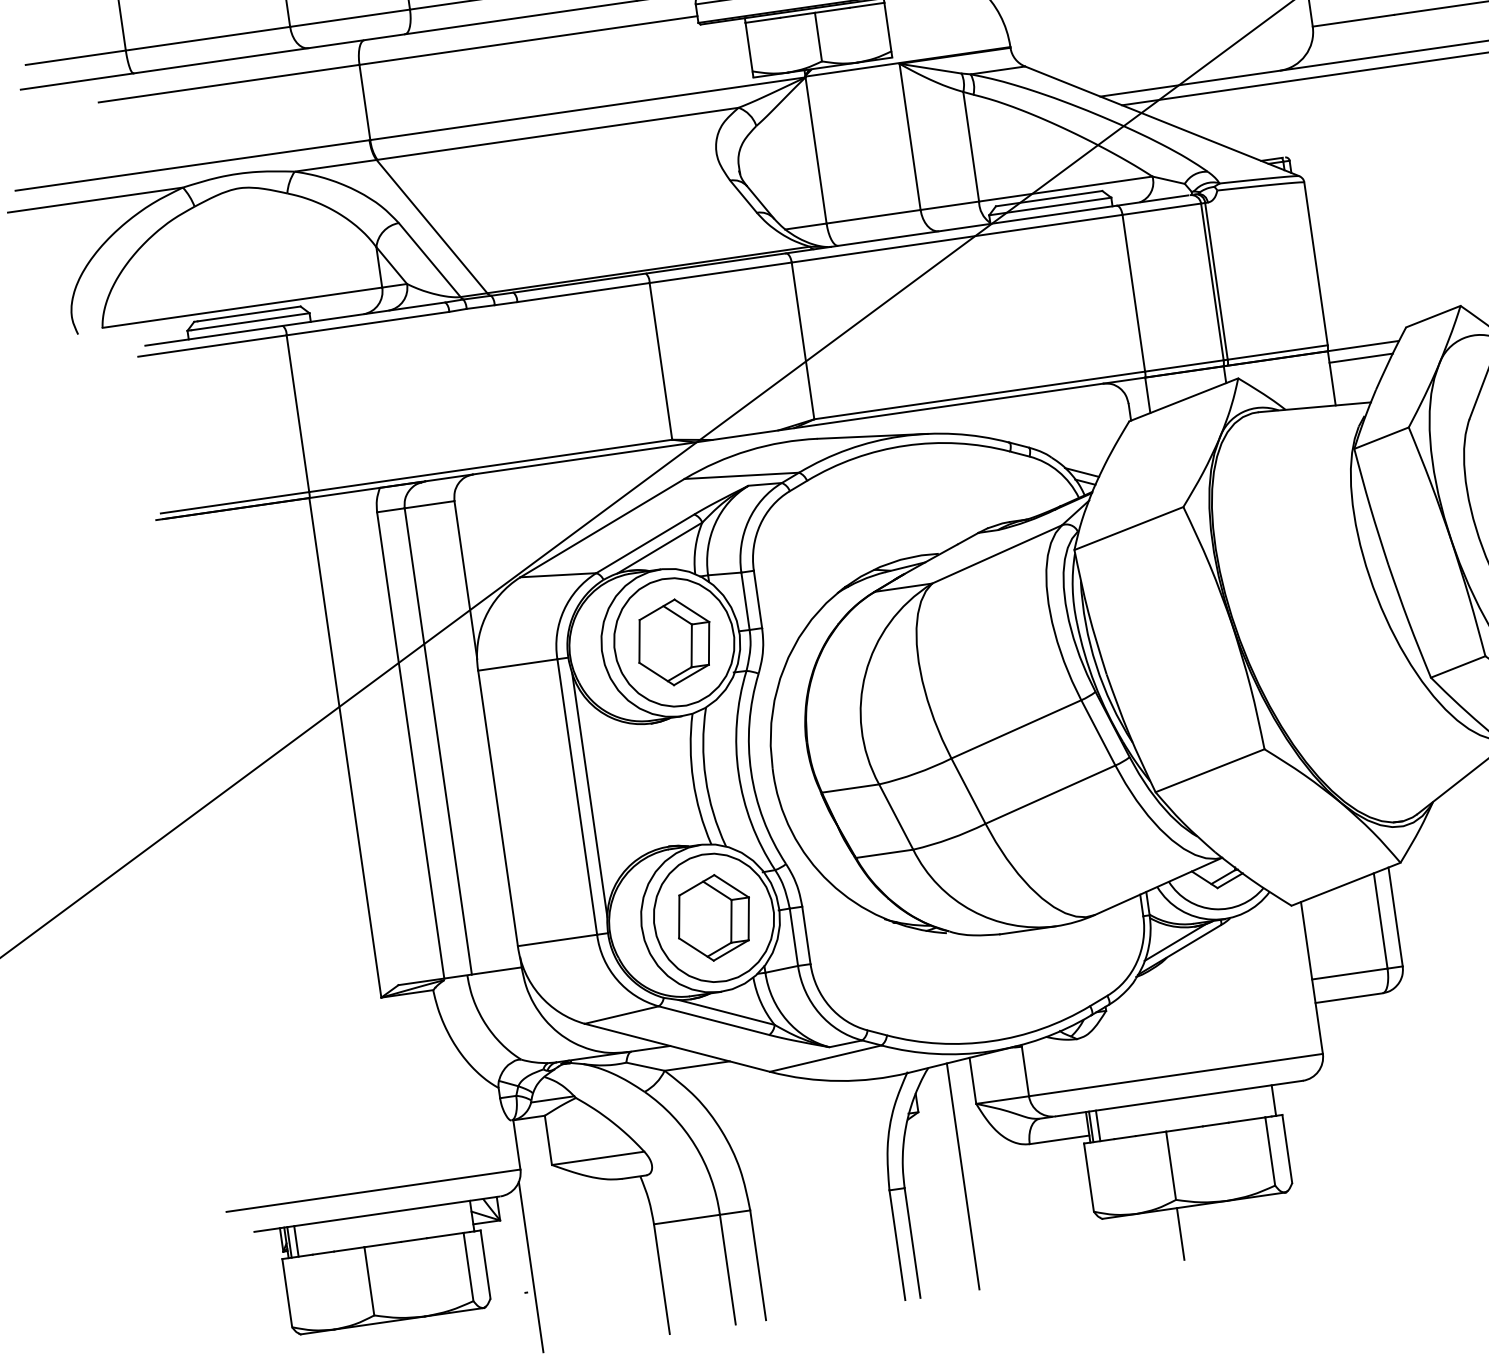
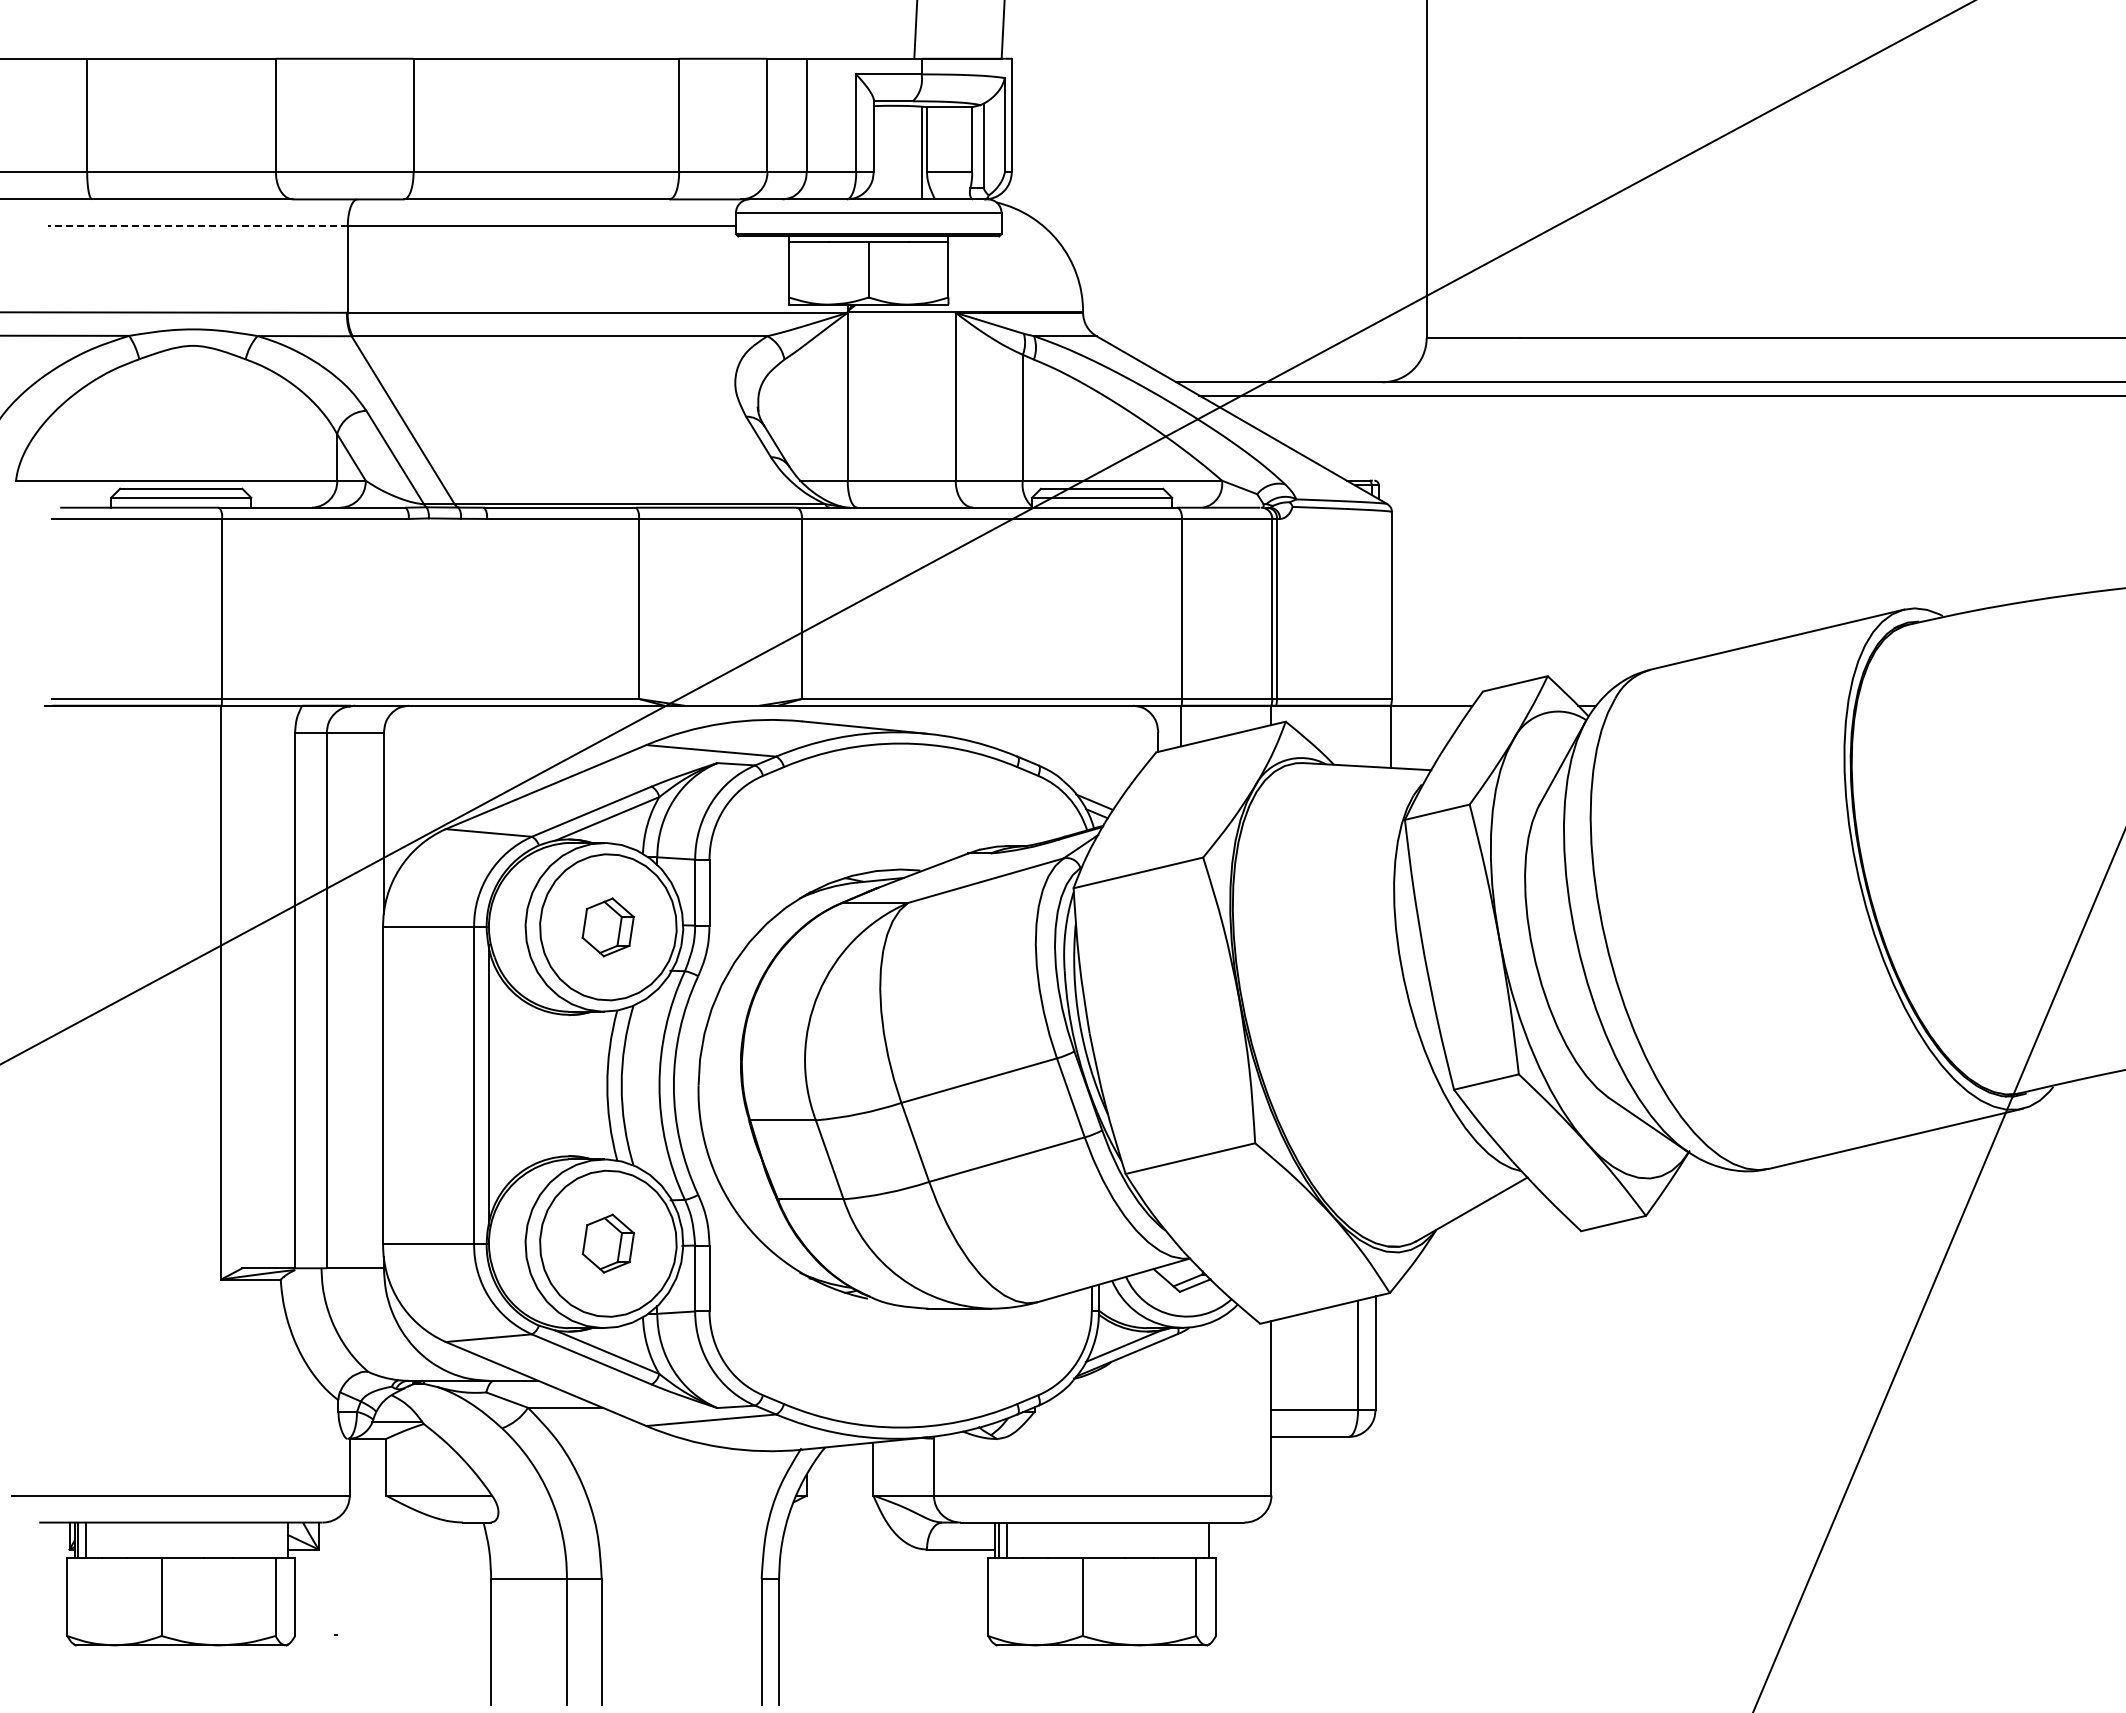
line: (229, 83) -> (198, 226), solid -> dashed
line: (1361, 357) -> (1427, 718), removed
part: (673, 642) -> (607, 927), size x0.6
part: (714, 917) -> (608, 1243), size x0.6
line: (962, 1175) -> (846, 1574), removed
line: (1180, 1233) -> (1082, 1674), removed
line: (530, 1266) -> (345, 1606), removed

